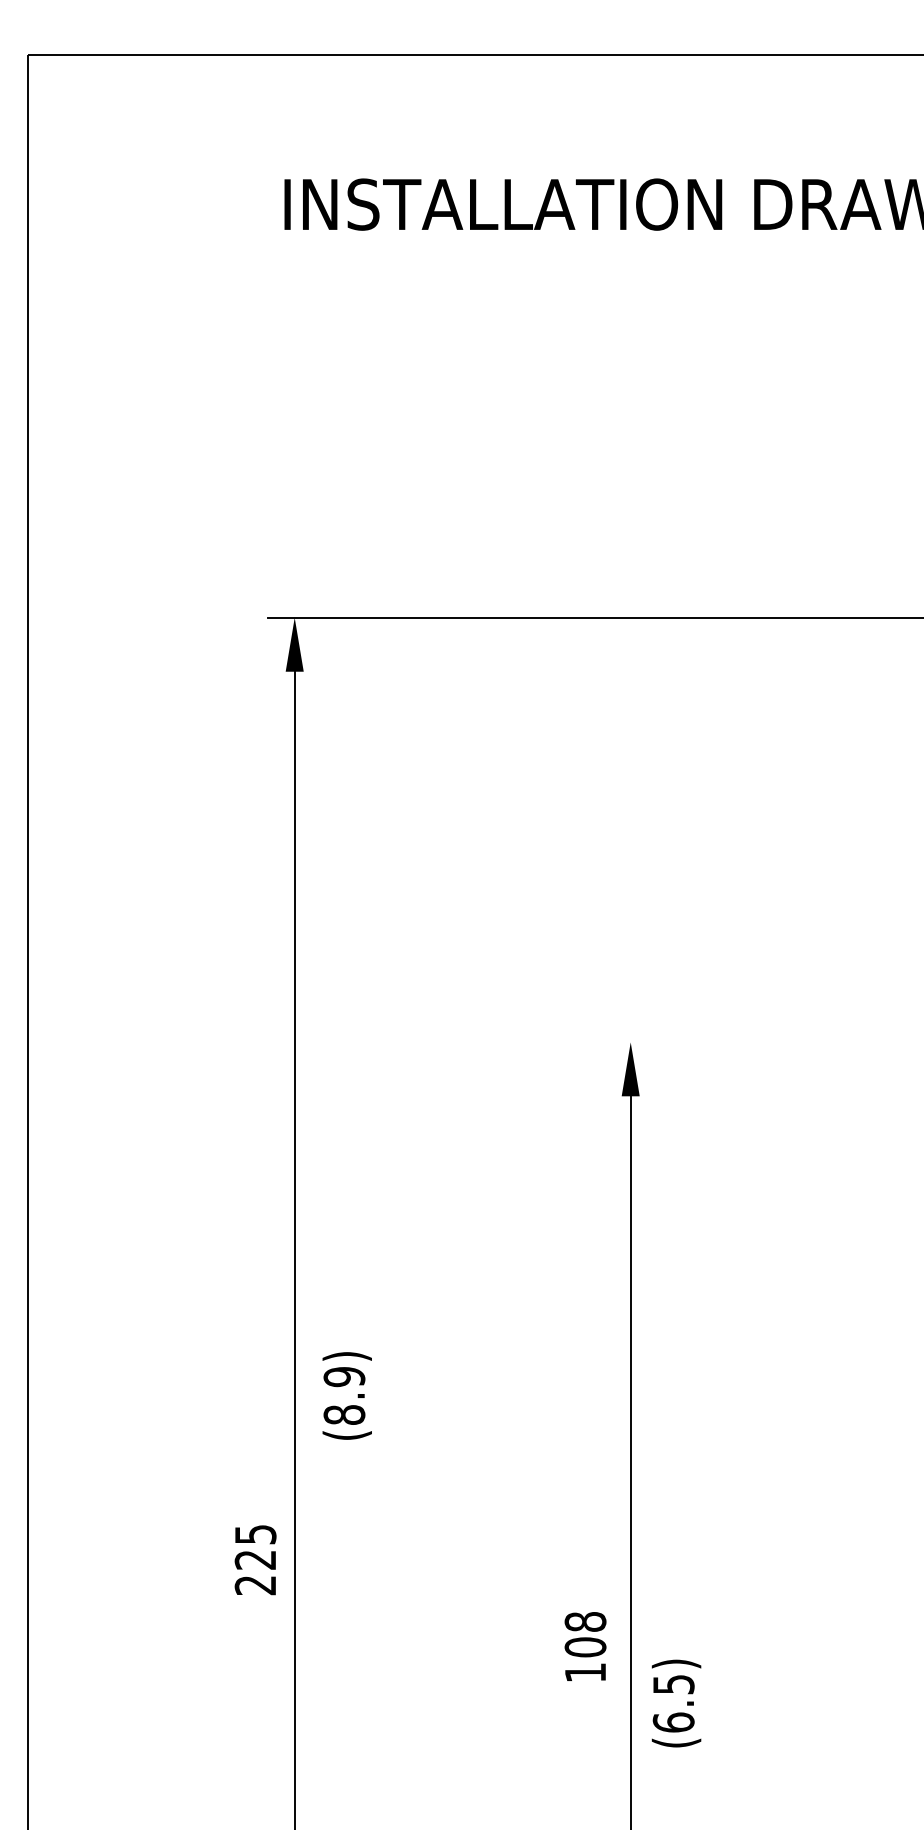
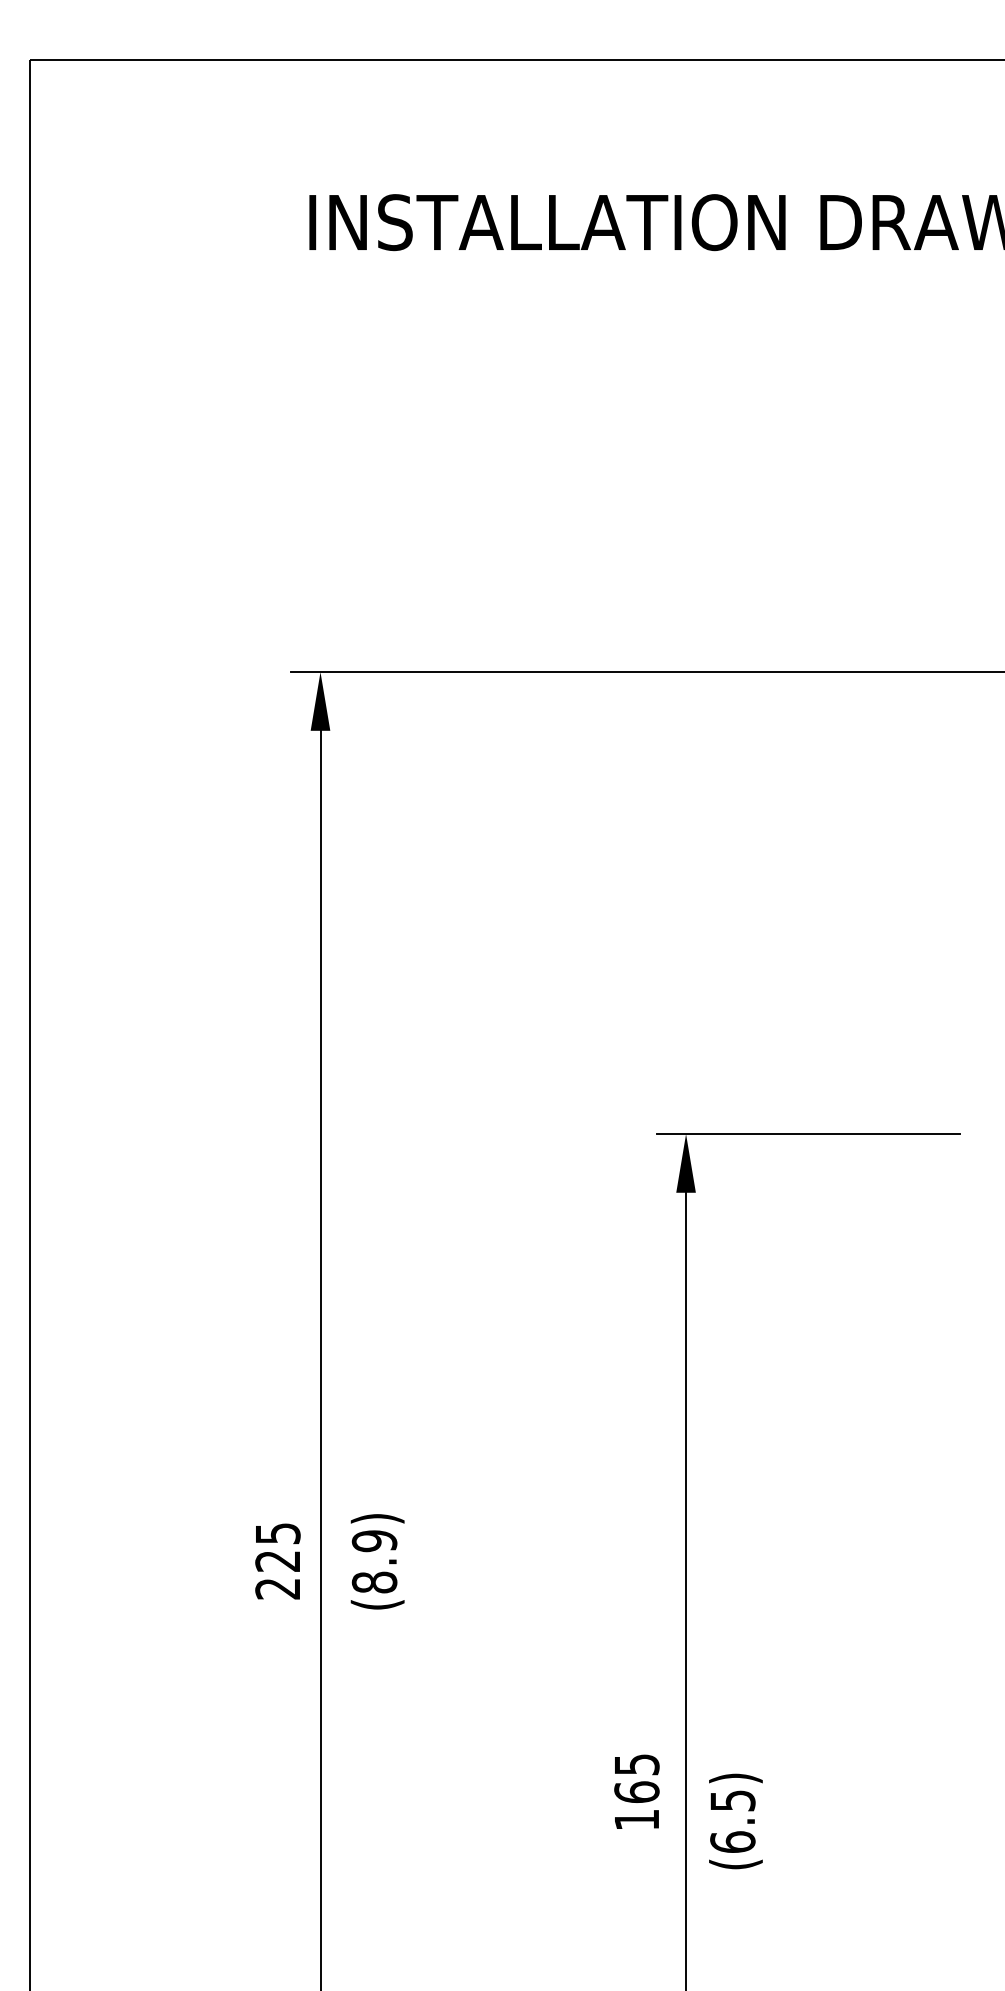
line: (743, 1042) -> (808, 1134), added
text: (347, 1395) -> (377, 1561), moved
text: (255, 1560) -> (277, 1561), moved
text: (585, 1634) -> (636, 1778), 108 -> 165
text: (676, 1703) -> (735, 1821), moved

